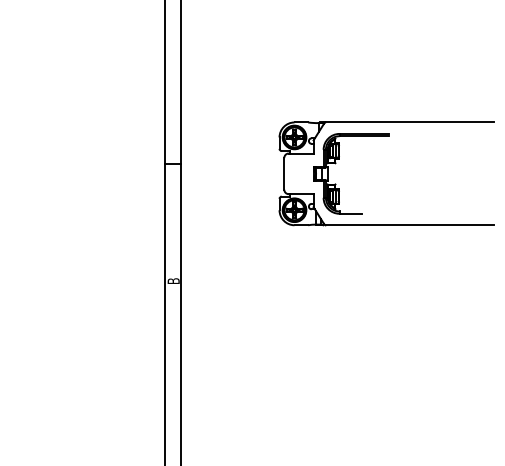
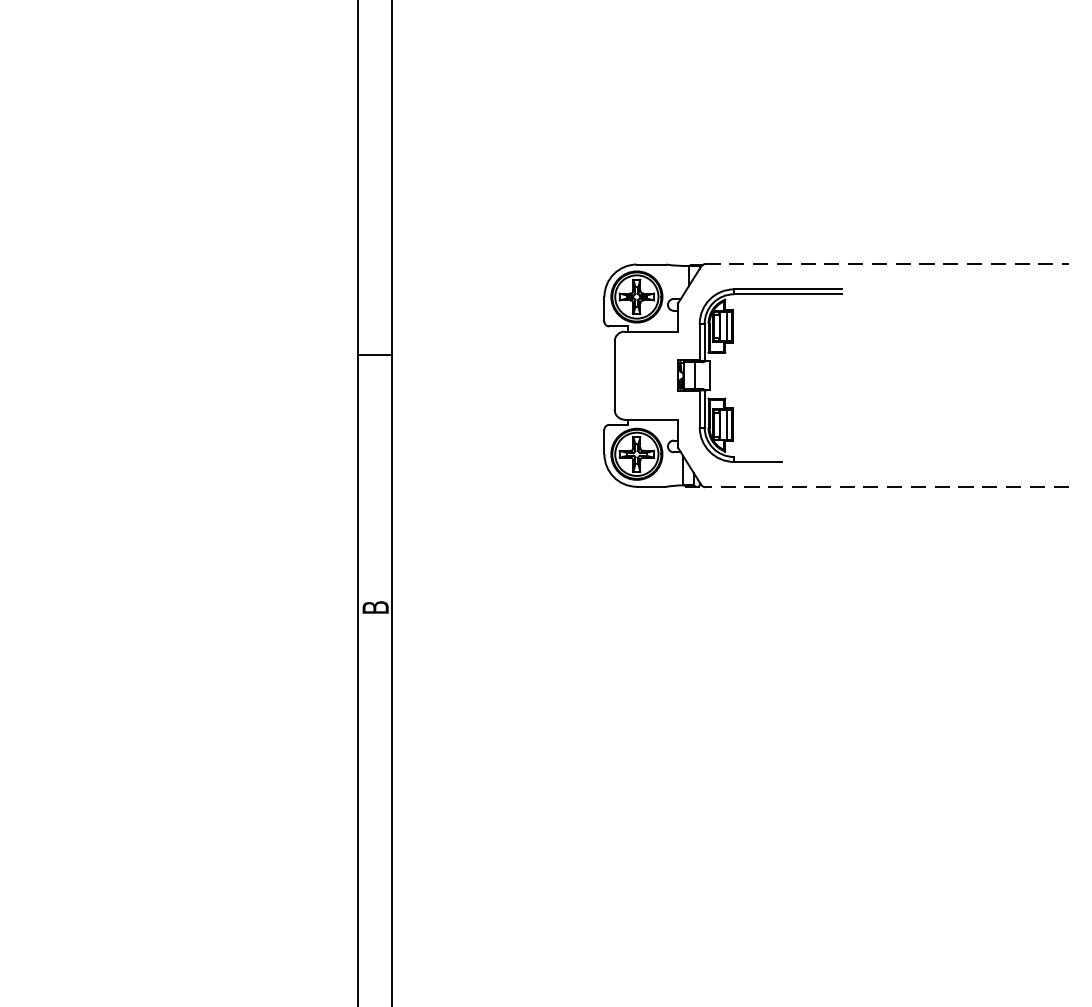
line: (410, 122) -> (887, 264), solid -> dashed
line: (409, 225) -> (885, 487), solid -> dashed

